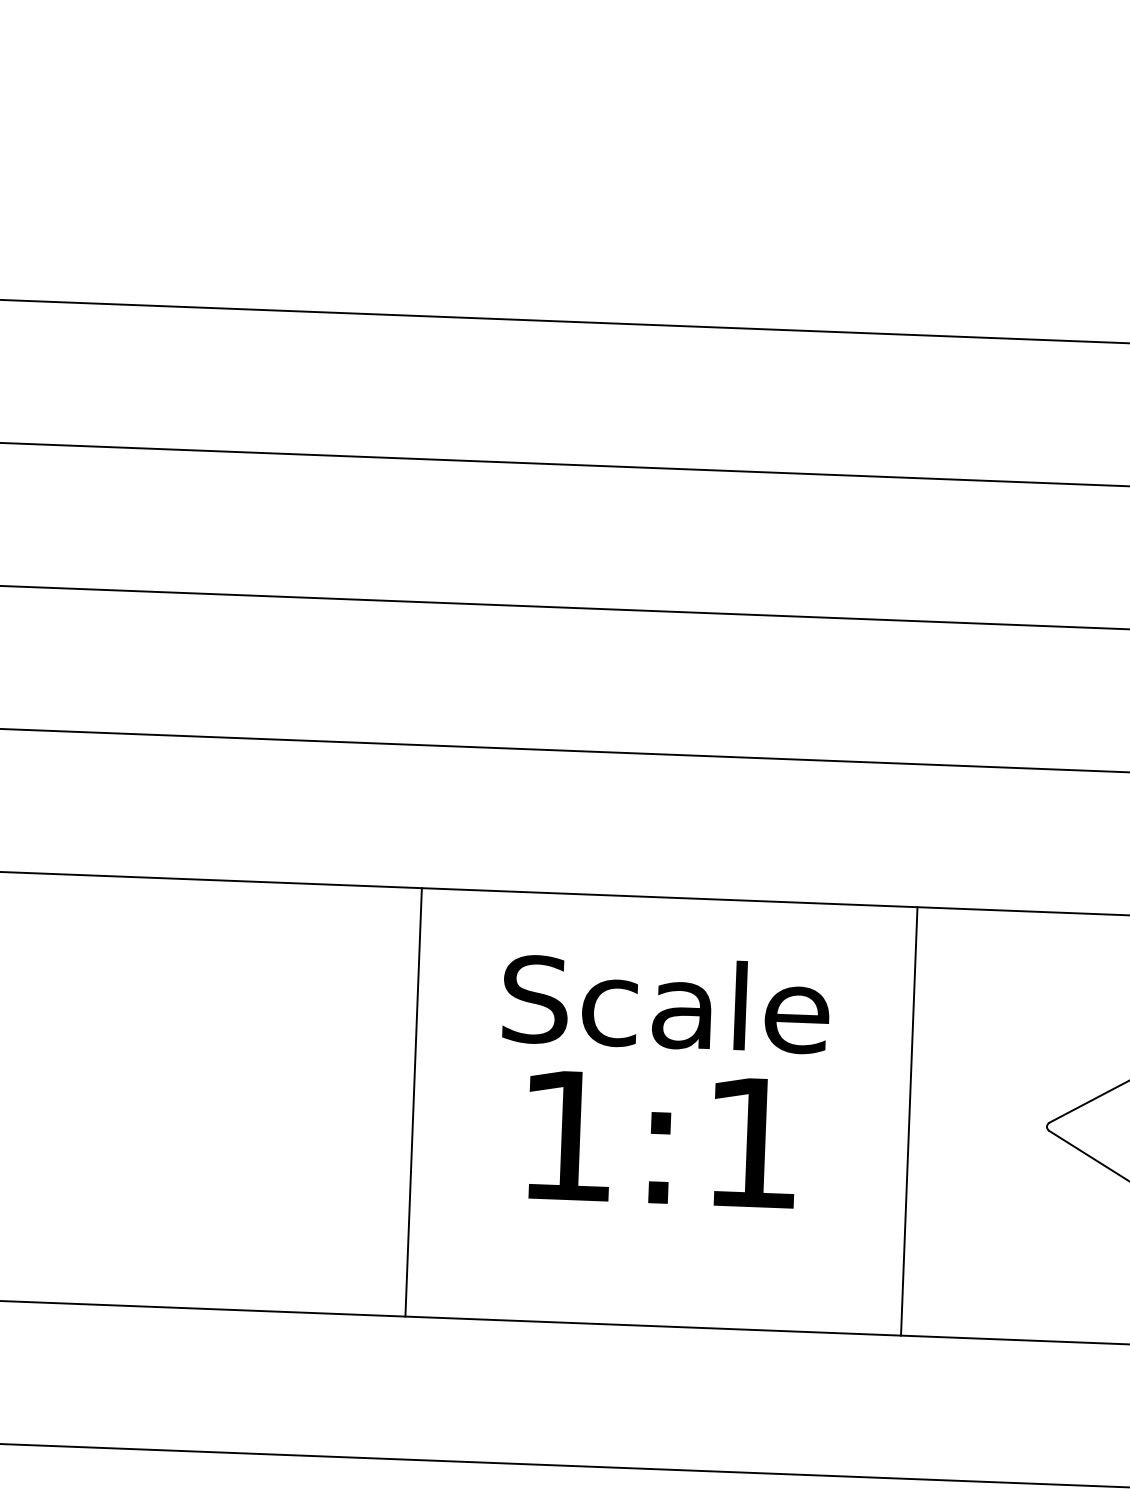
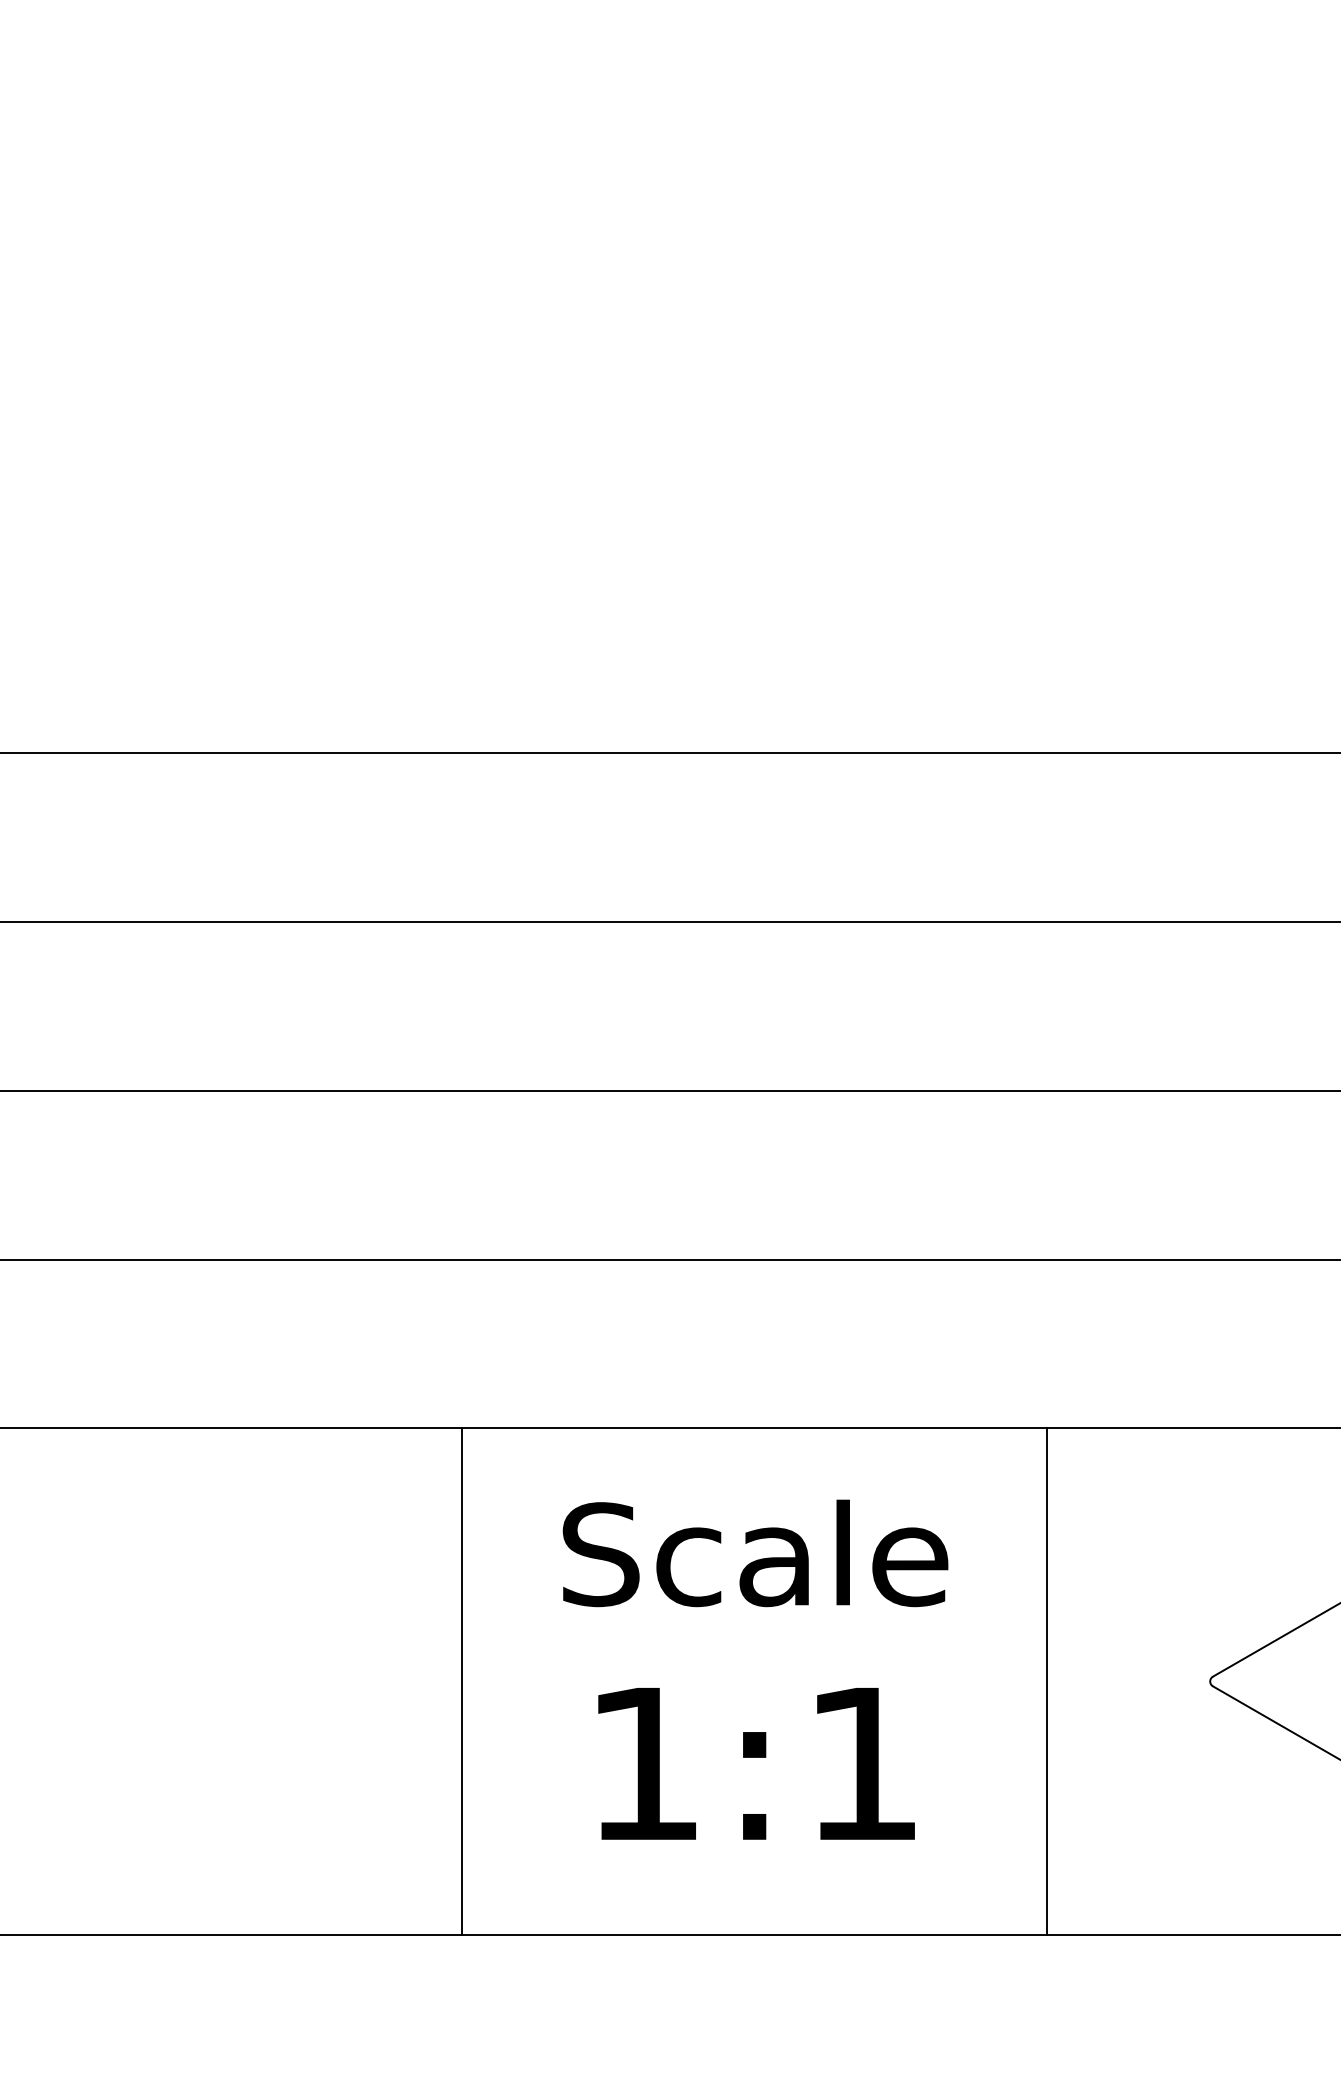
text: (662, 1139) -> (756, 1763), moved

